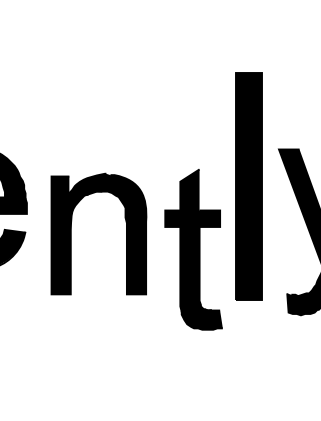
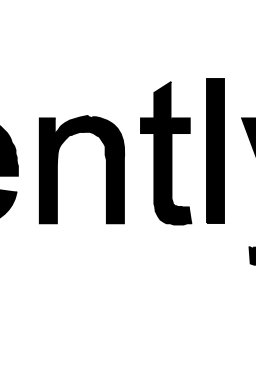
part: (248, 186) -> (215, 151), size x0.71
part: (71, 233) -> (57, 169), moved
part: (193, 249) -> (166, 153), moved

